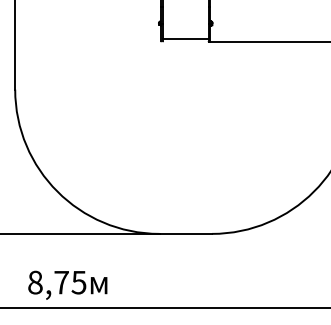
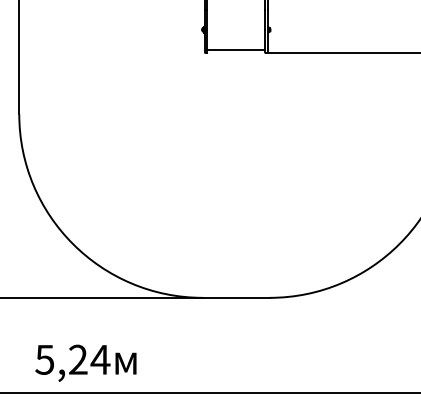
text: (56, 282) -> (71, 359), 8,75 -> 5,24

